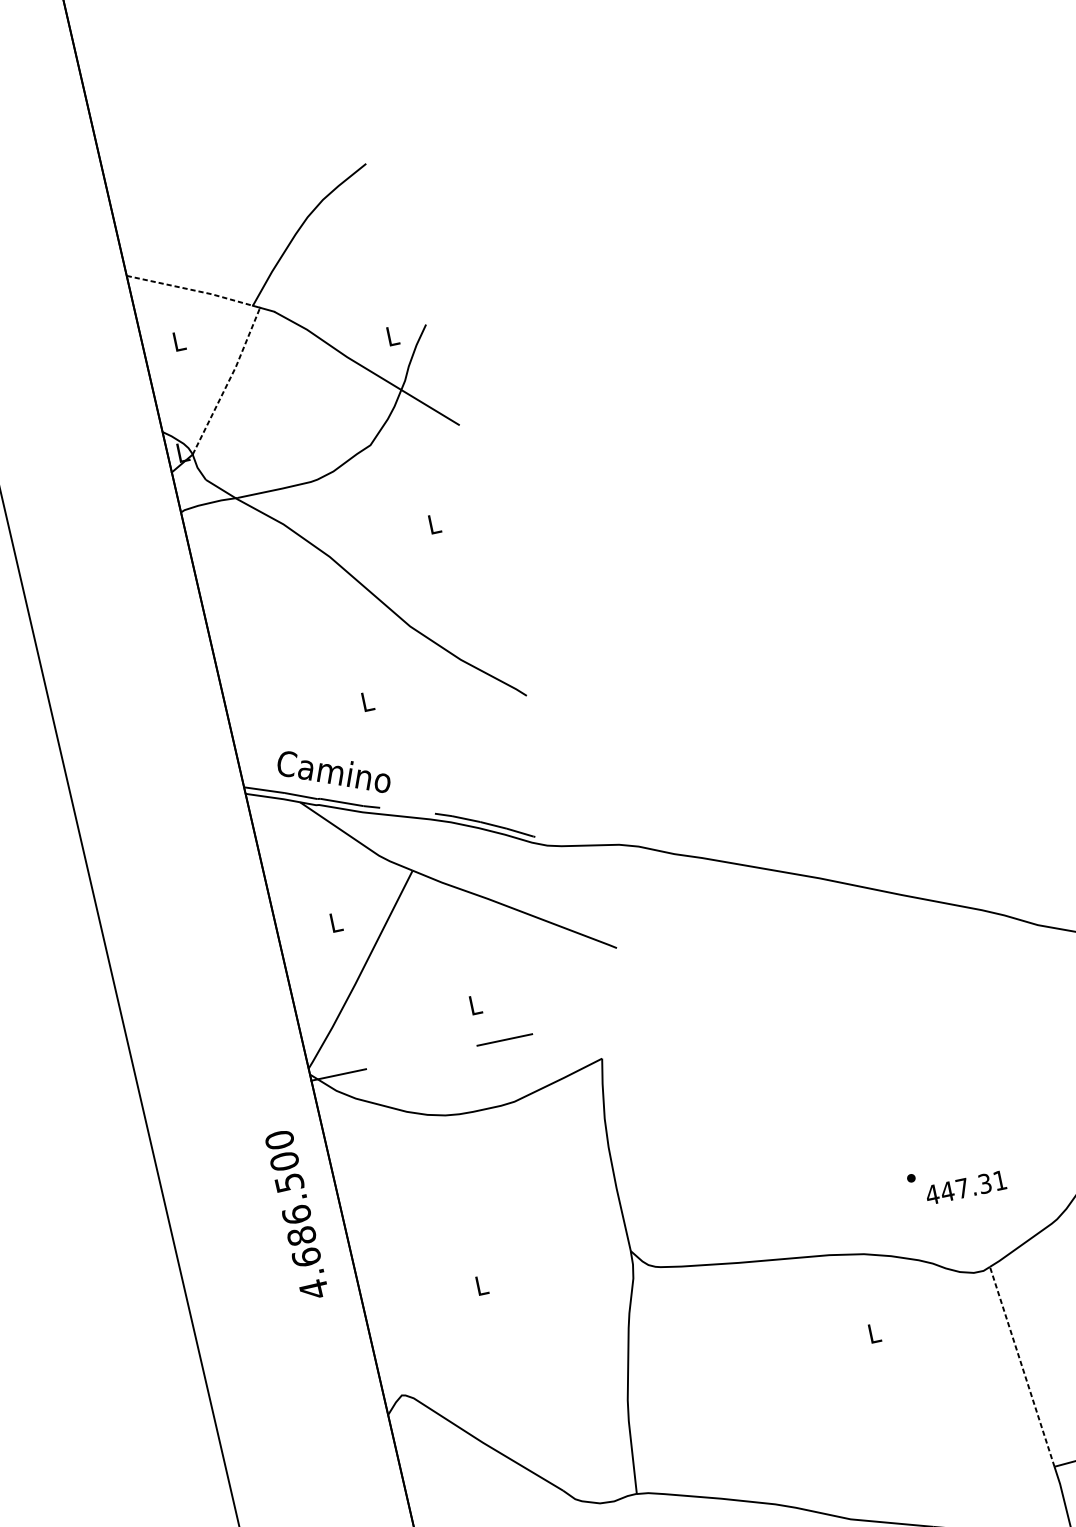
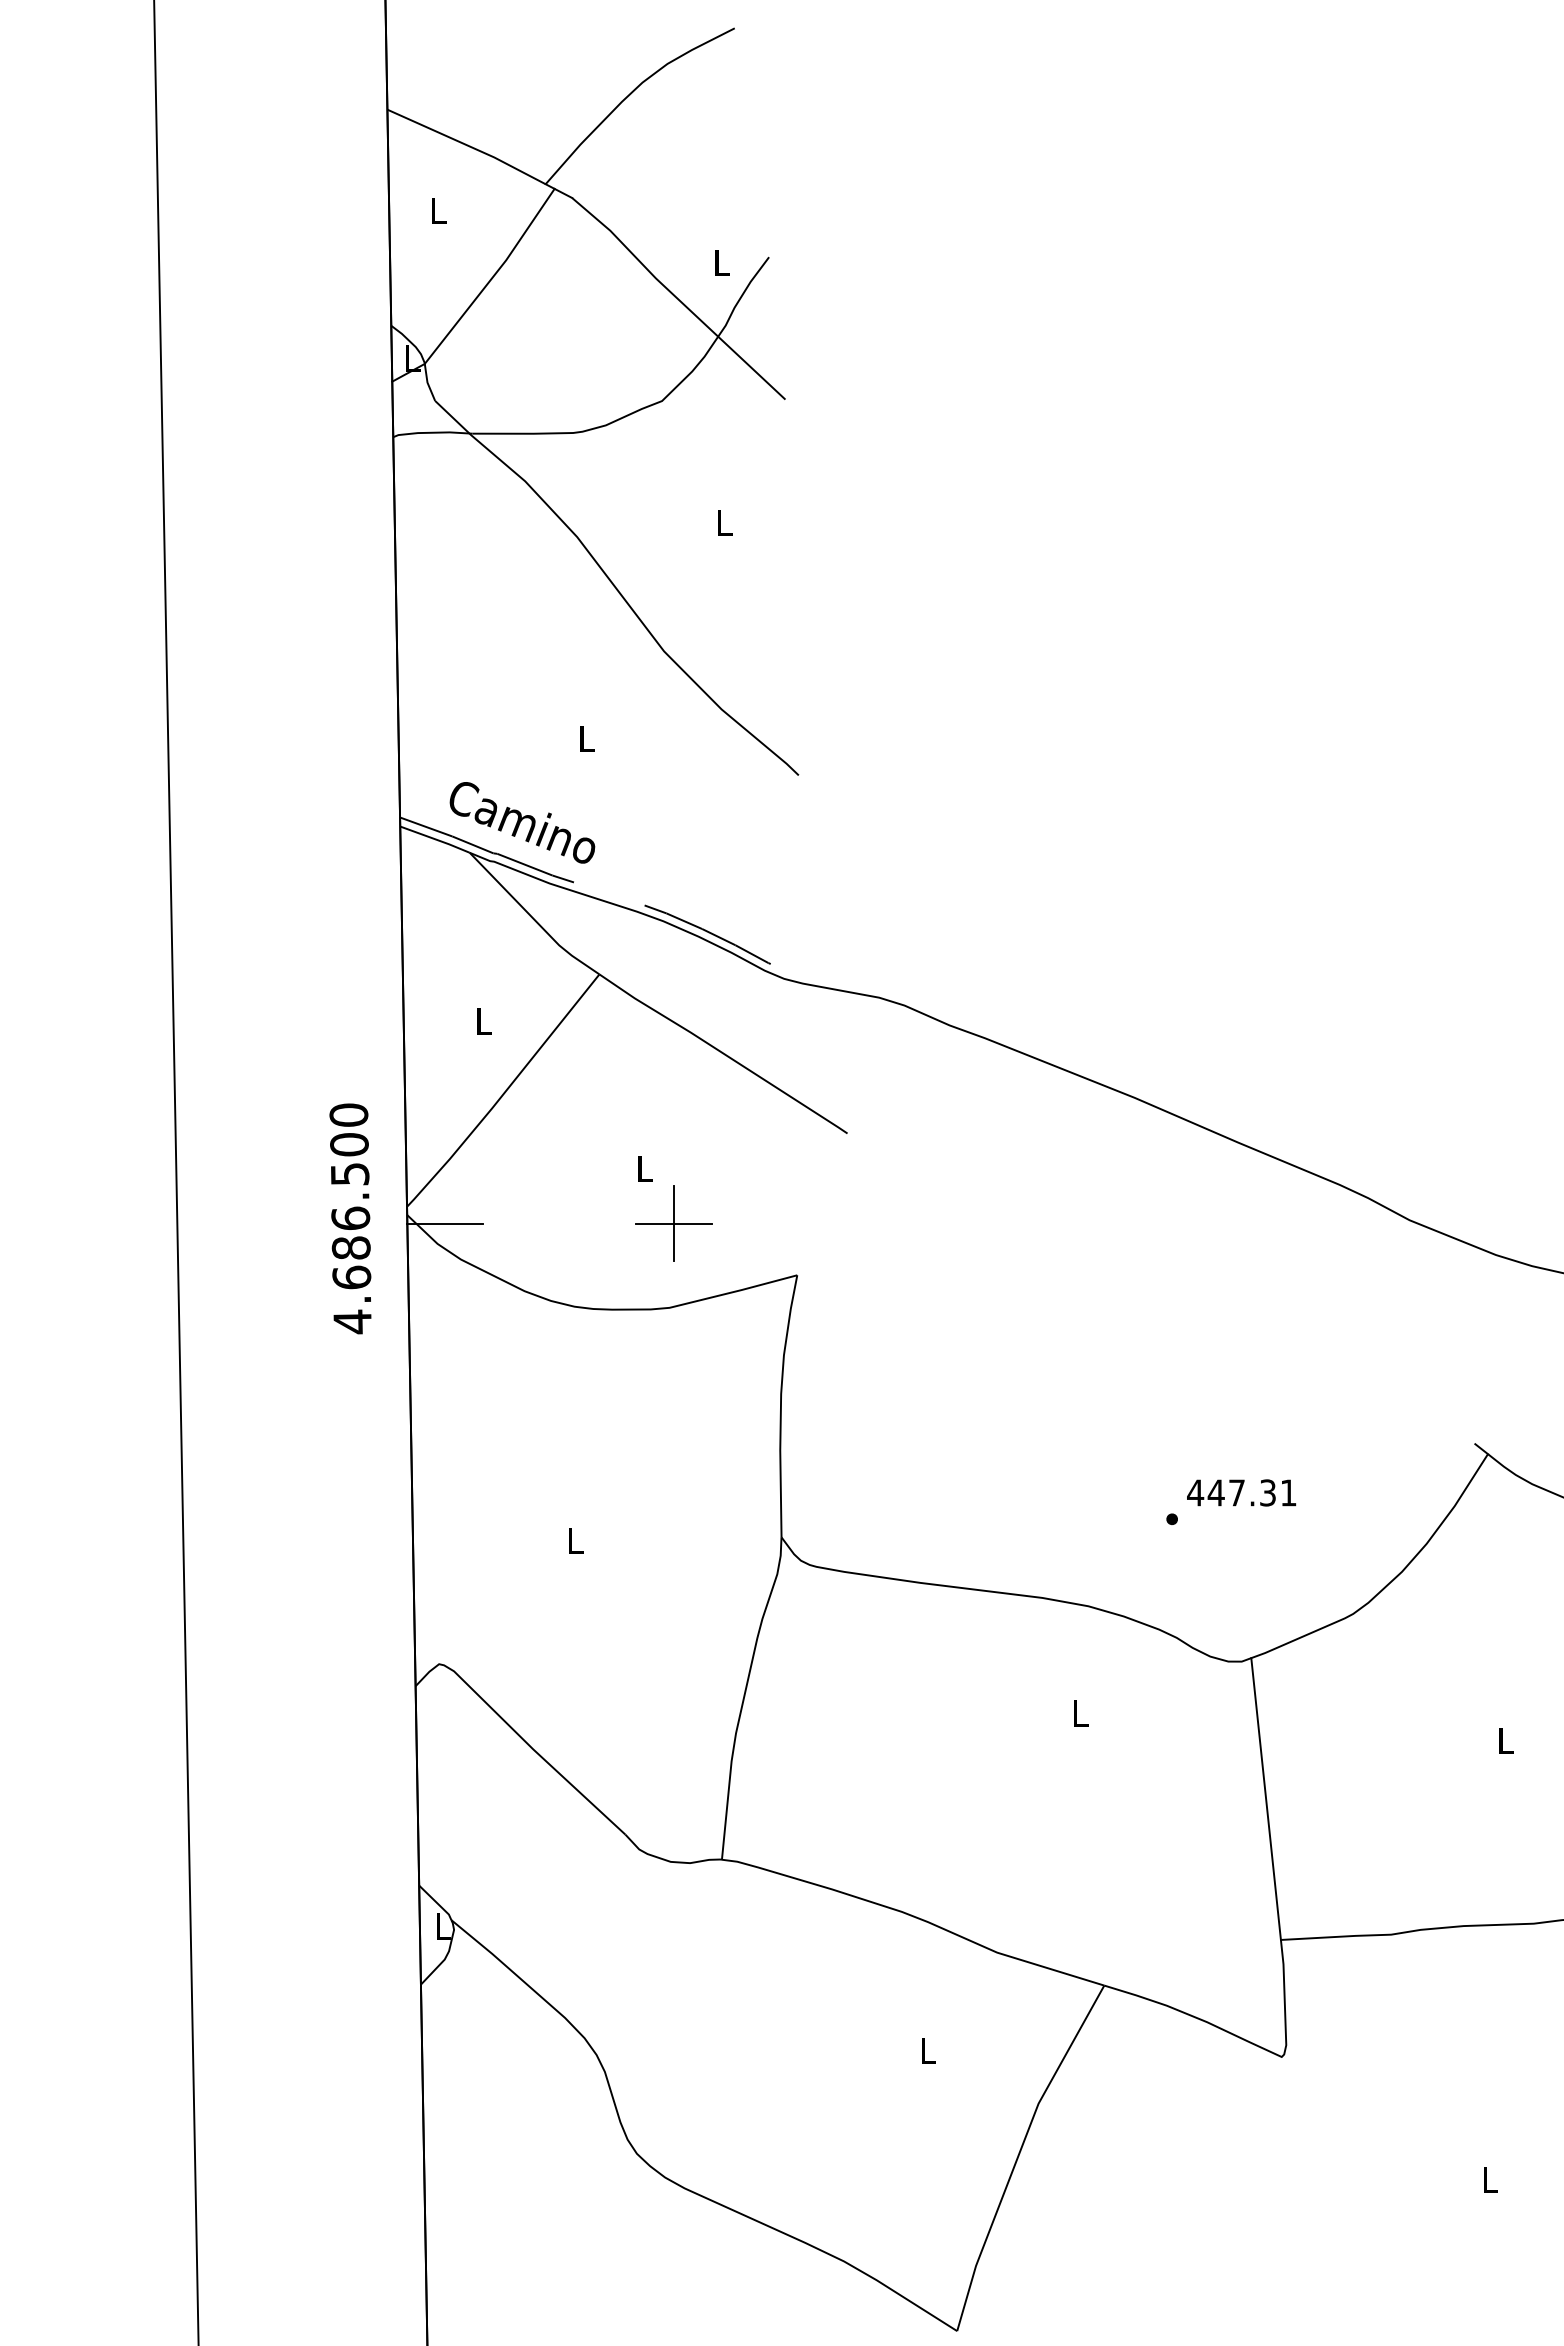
line: (191, 289) -> (468, 145), dashed -> solid
line: (228, 381) -> (492, 277), dashed -> solid
line: (504, 1039) -> (673, 1223), added
text: (965, 1187) -> (1241, 1492), moved
text: (296, 1214) -> (350, 1218), moved
line: (1022, 1367) -> (1266, 1799), dashed -> solid

